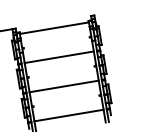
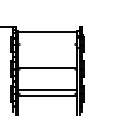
line: (59, 56) -> (47, 67), moved
line: (64, 86) -> (47, 95), moved
line: (69, 115) -> (47, 90), moved

